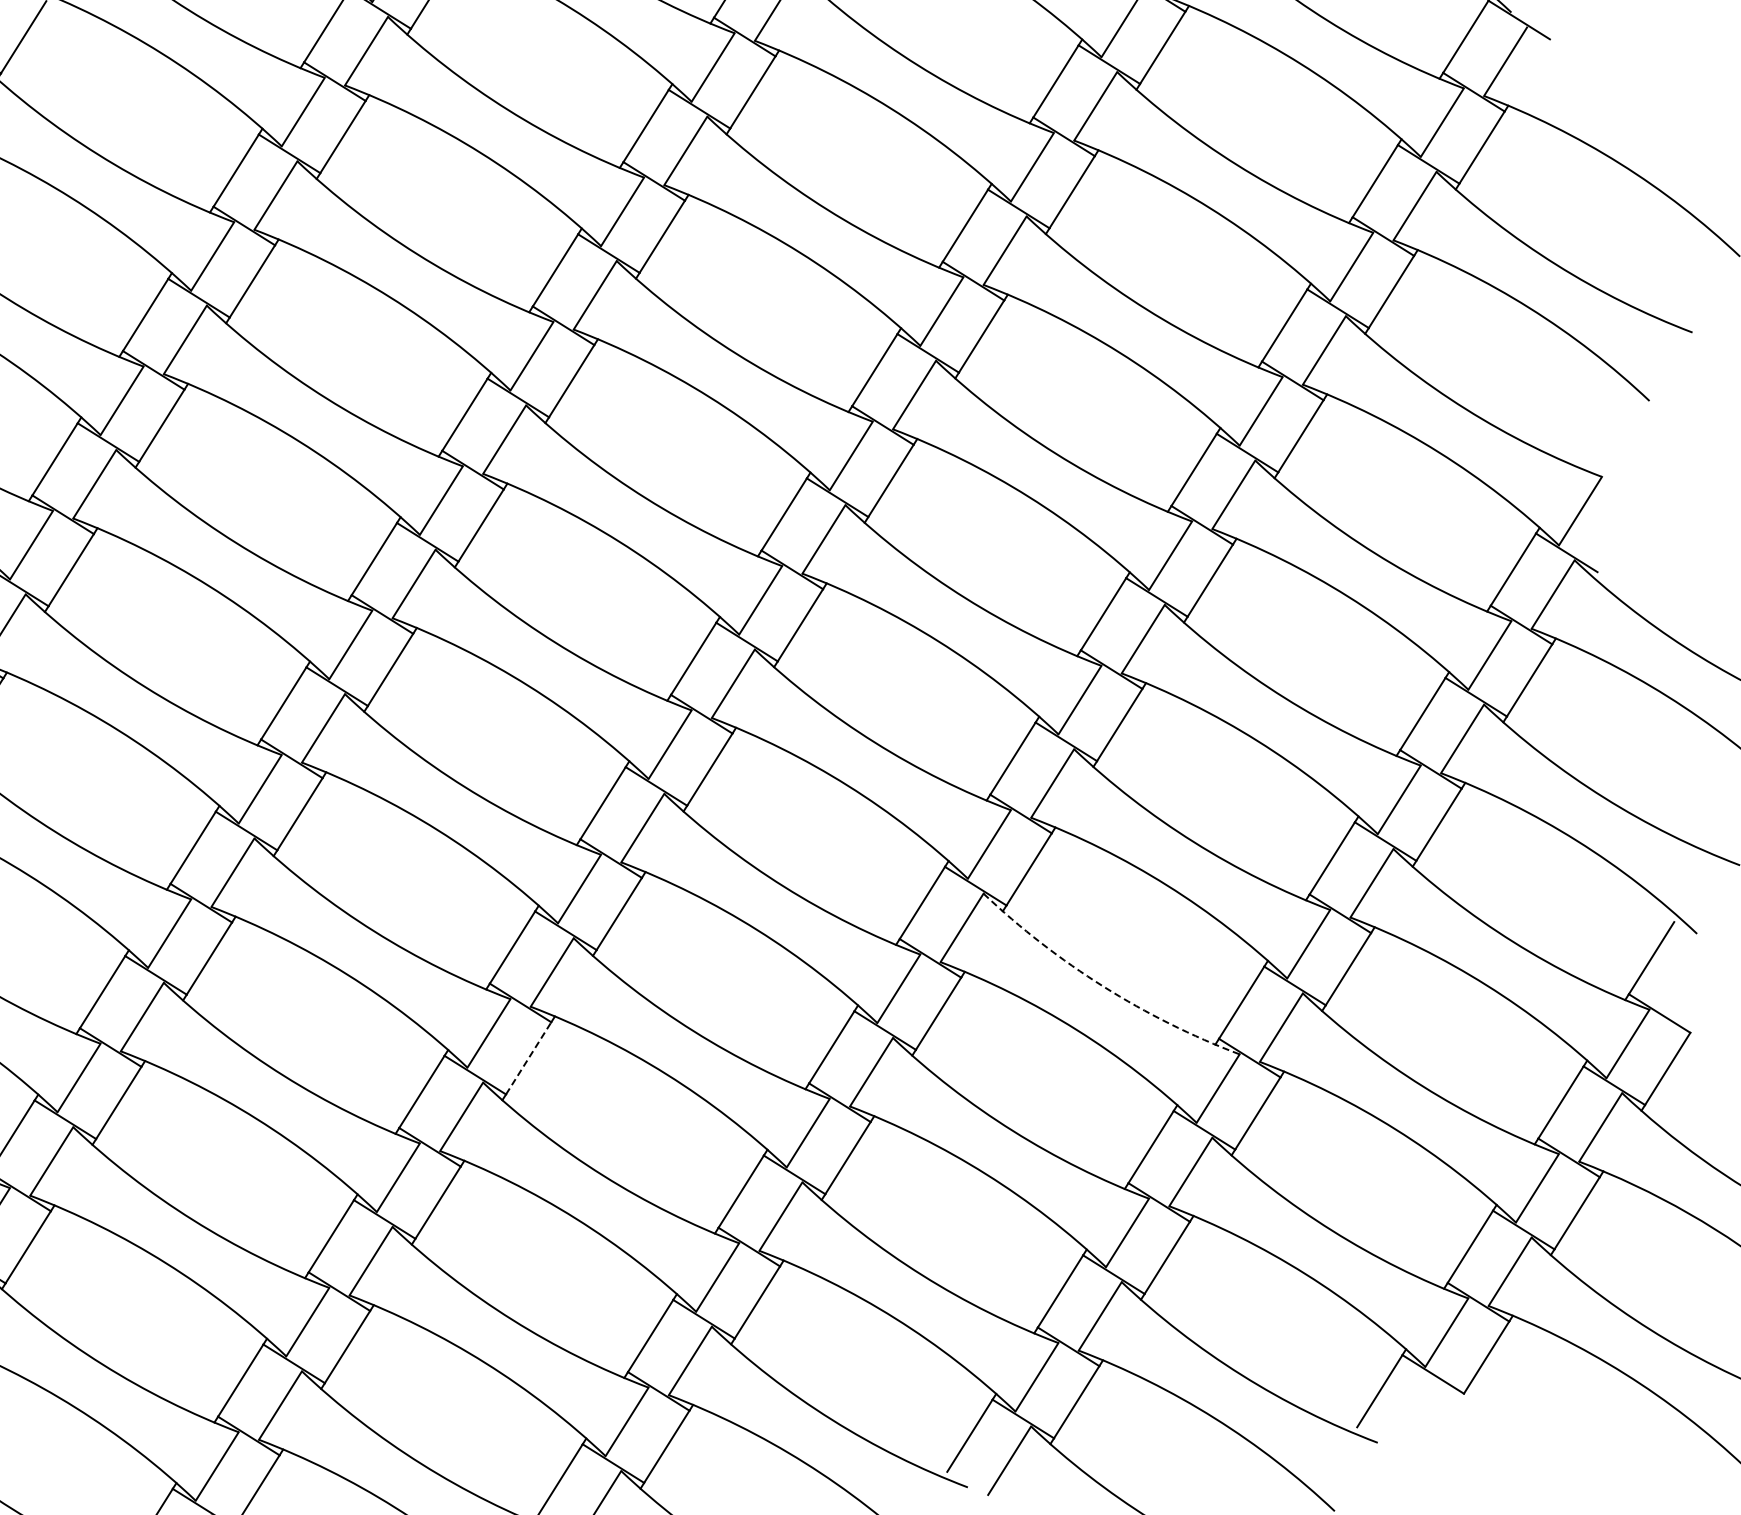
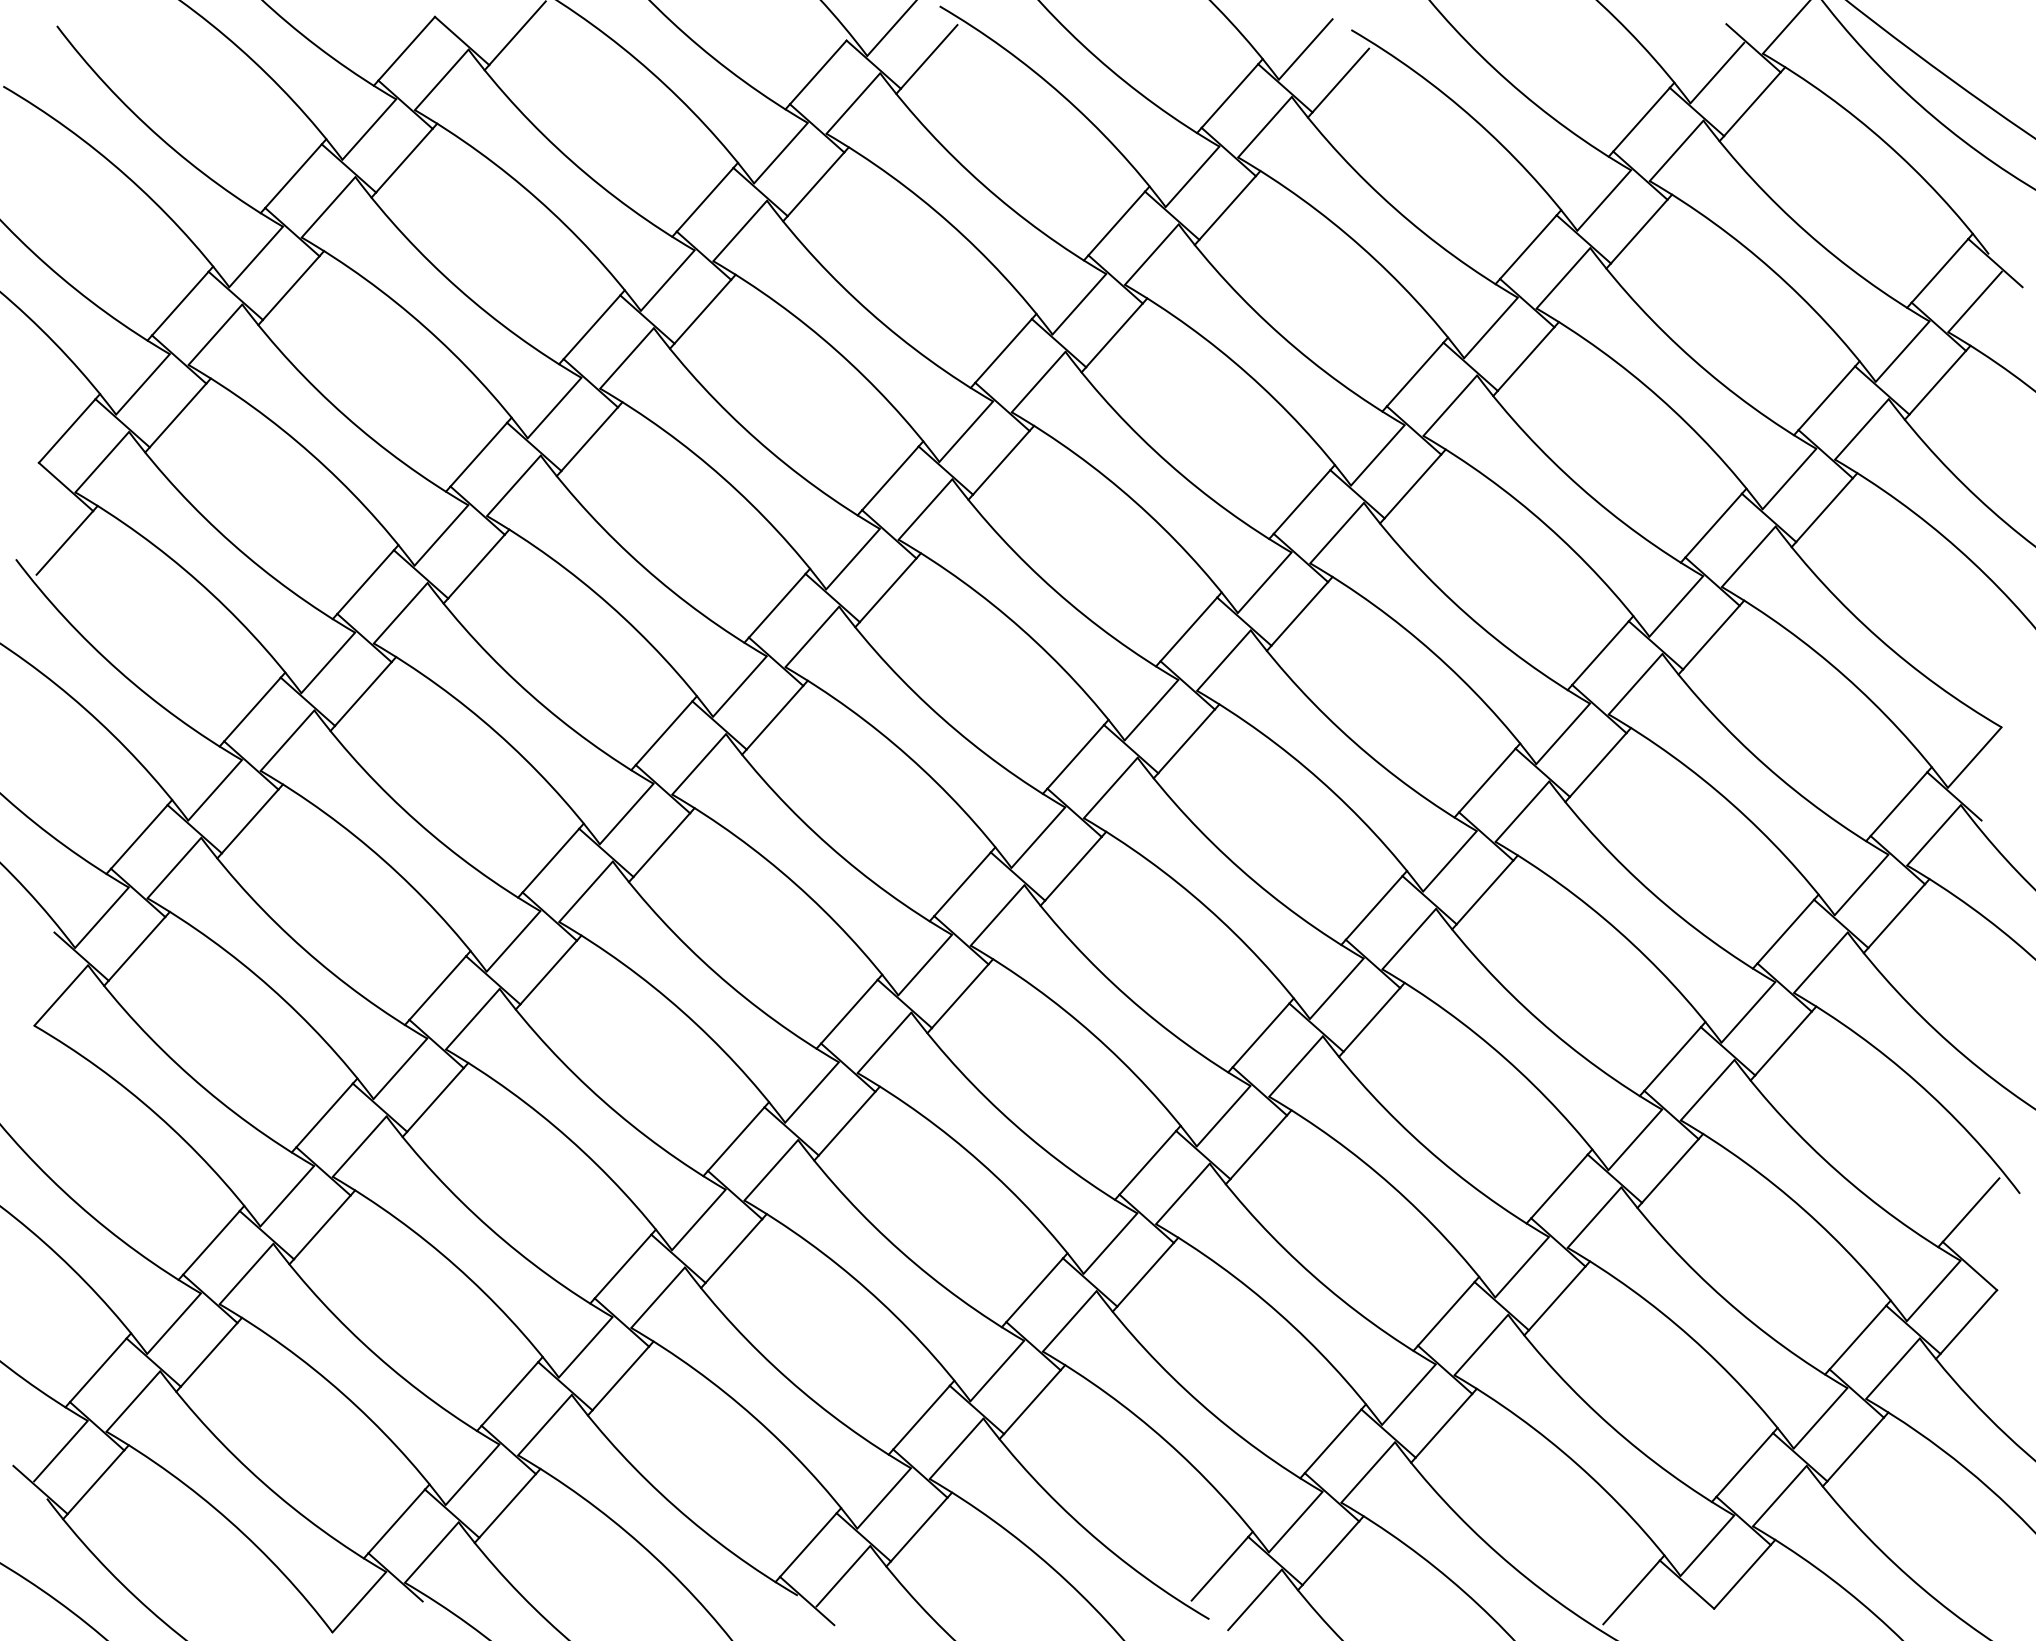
arc: (1103, 986) -> (1425, 1147), dashed -> solid
line: (529, 1058) -> (847, 1123), dashed -> solid

